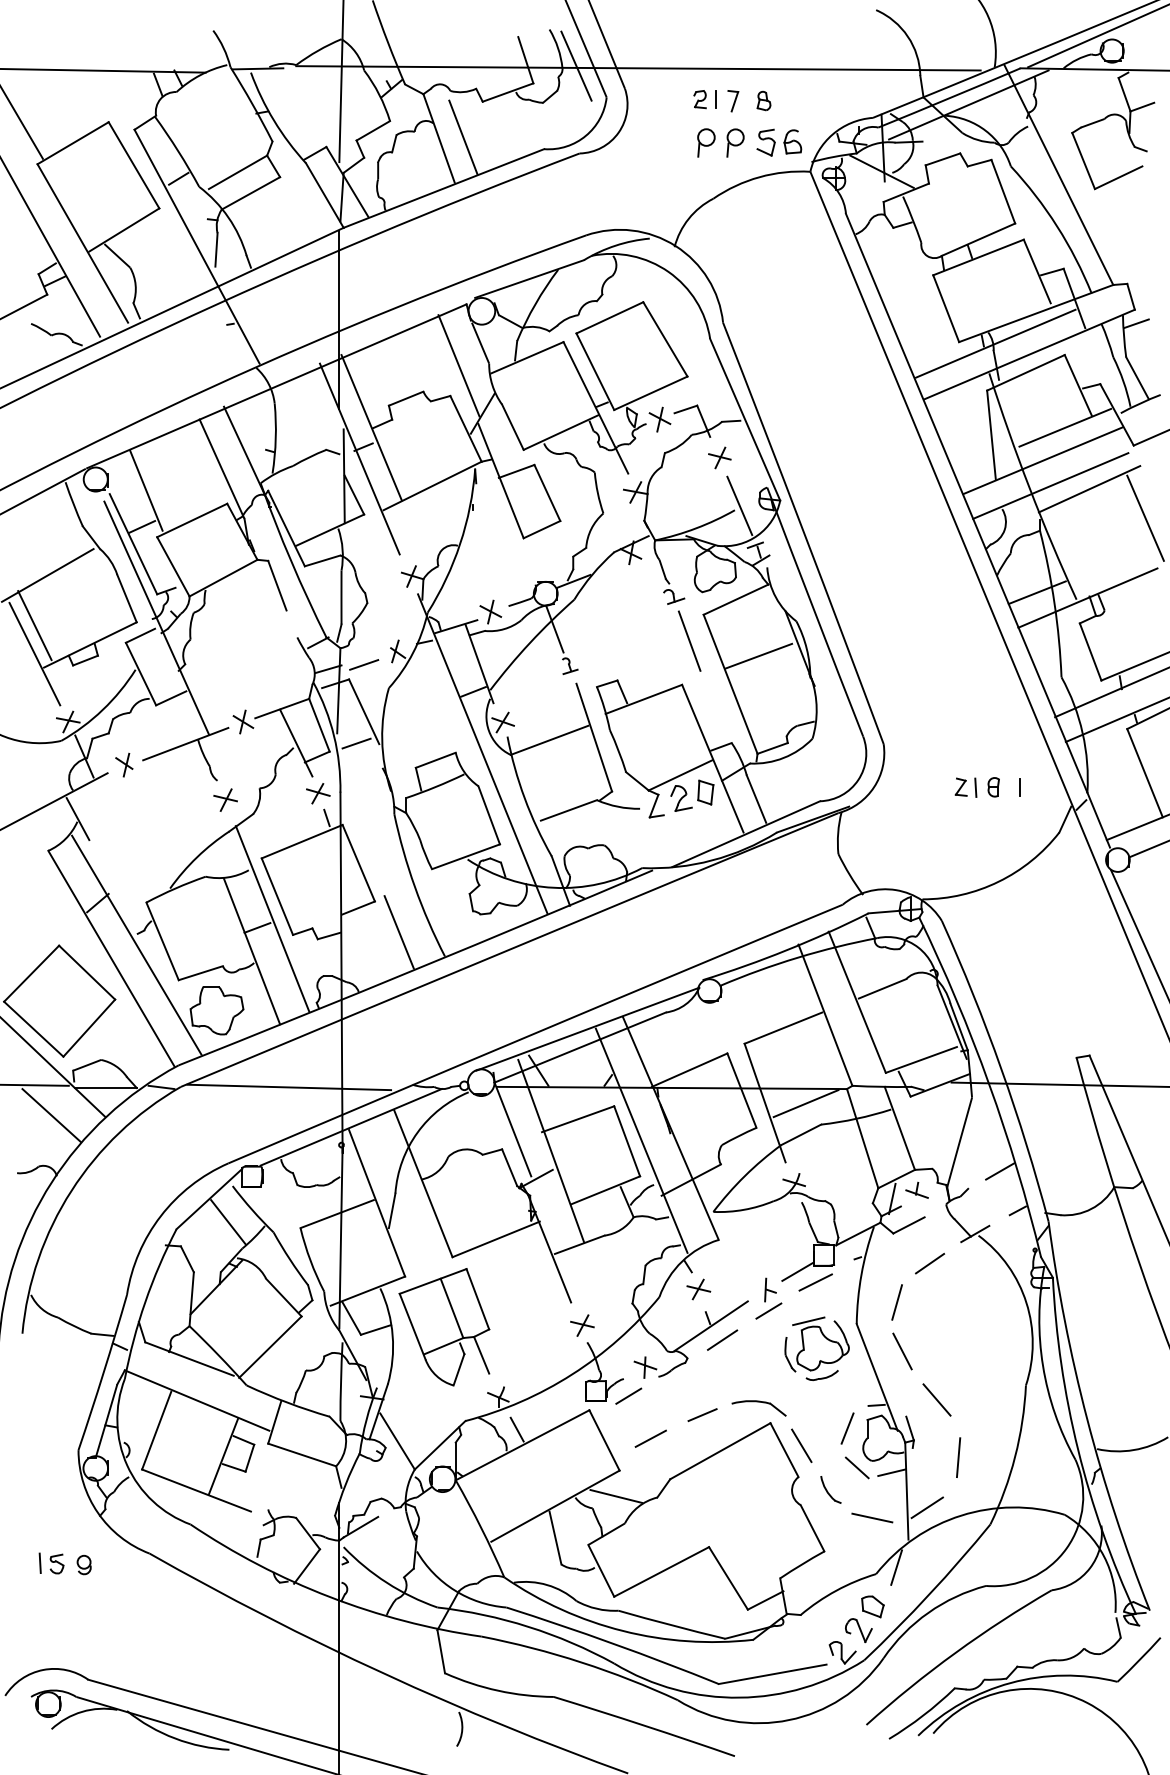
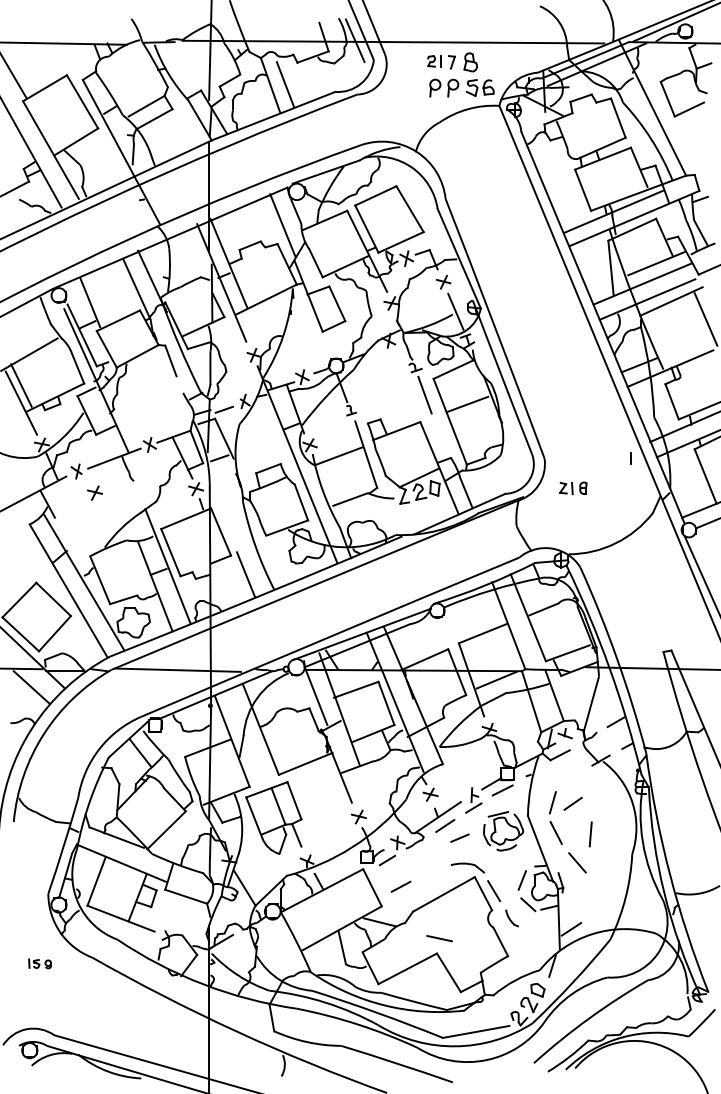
part: (763, 99) -> (470, 61), size x1.6
part: (977, 787) -> (573, 488), moved
line: (1018, 787) -> (630, 458), moved
part: (224, 799) -> (94, 492), moved
line: (928, 1263) -> (572, 803), moved
line: (701, 1414) -> (459, 837), moved
line: (958, 1457) -> (590, 834), moved
line: (872, 1517) -> (439, 938), moved
part: (64, 1563) -> (39, 963), size x0.7

